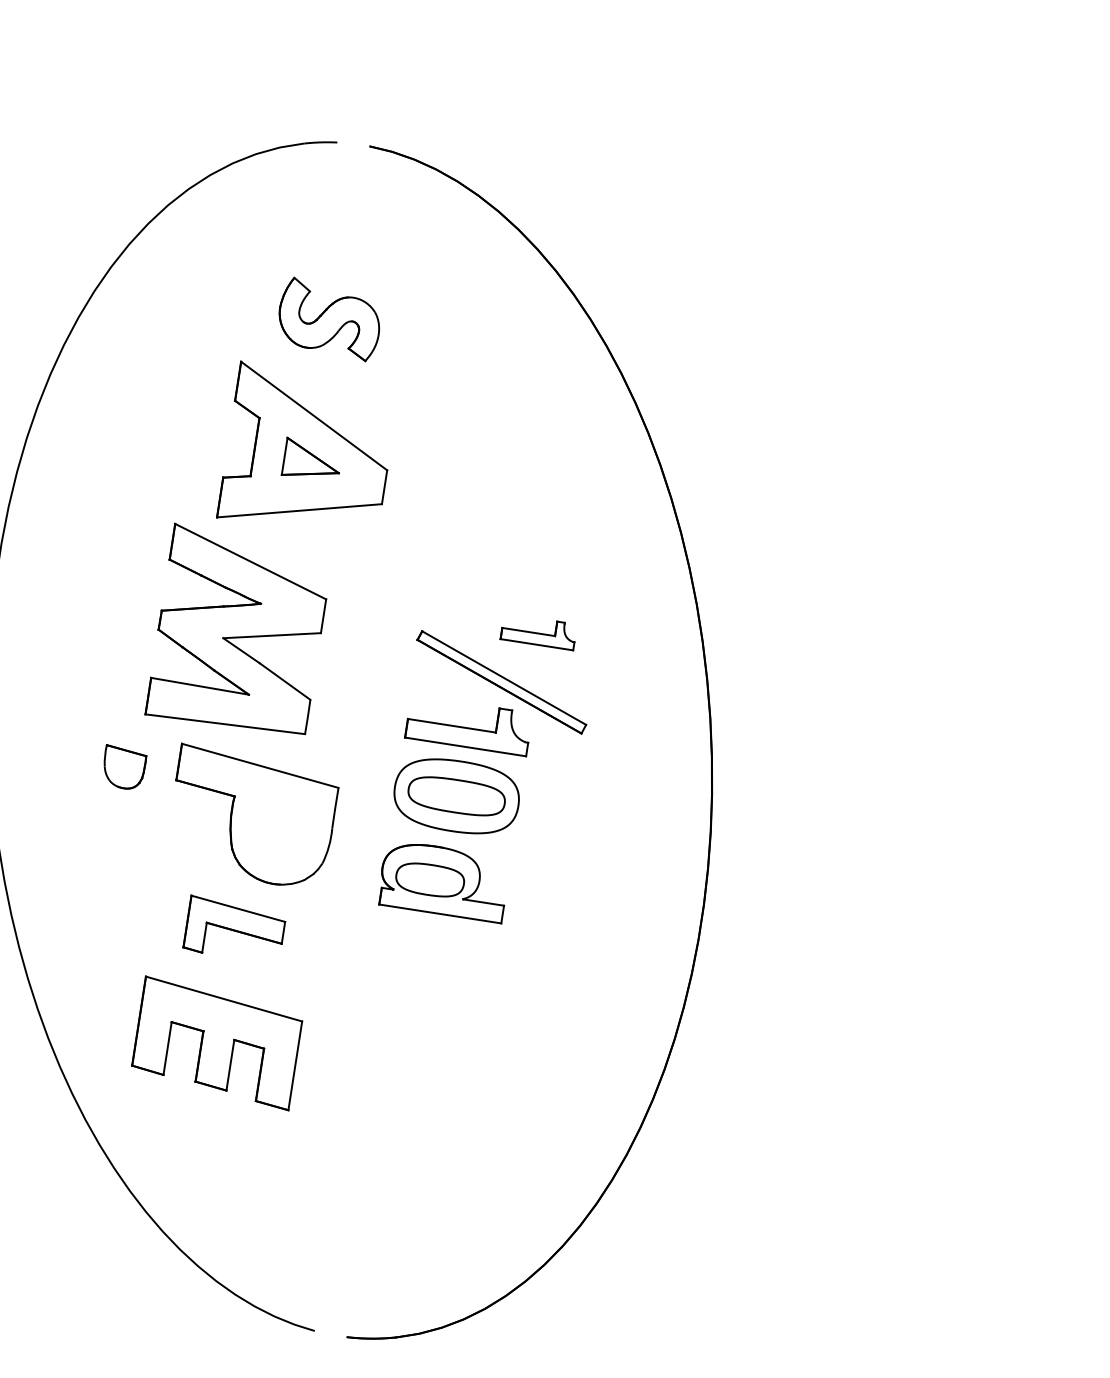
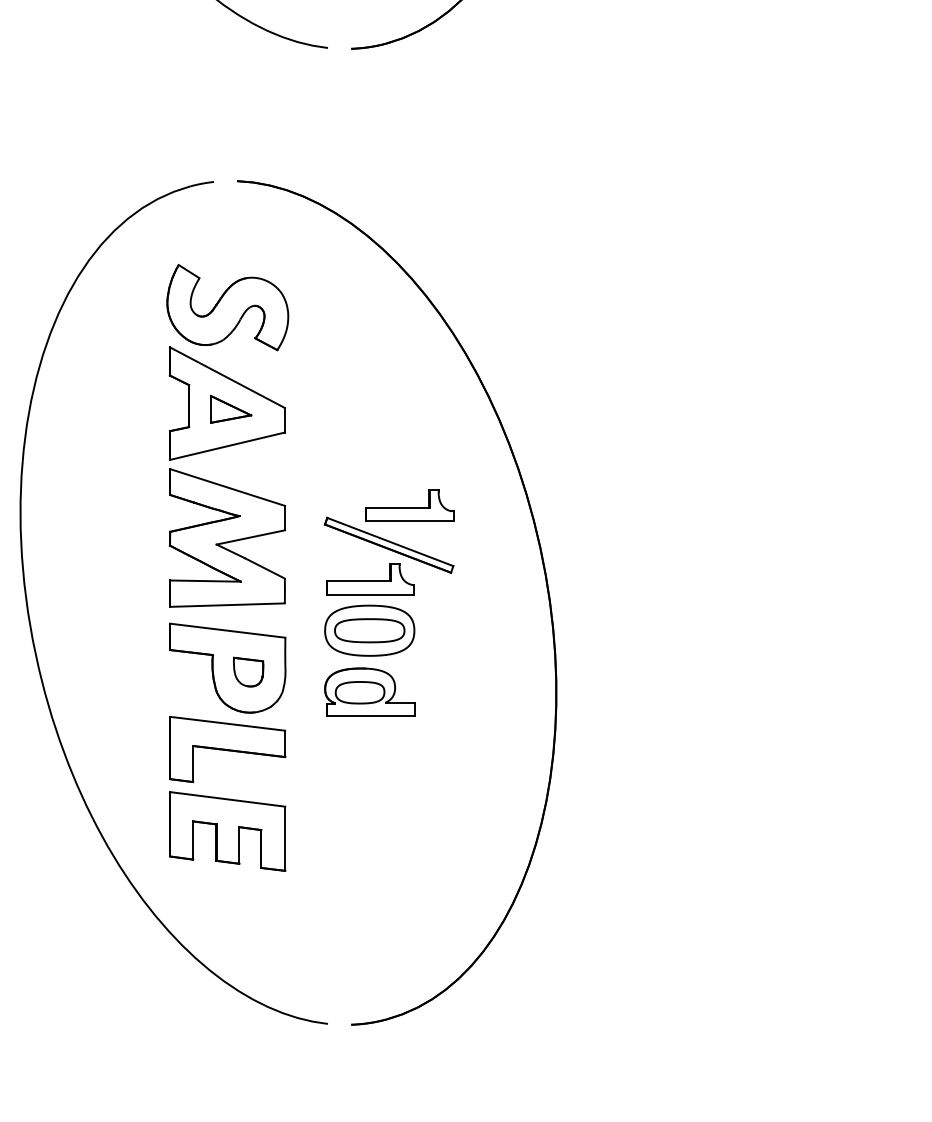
part: (329, 318) -> (227, 307), size x1.67
part: (238, 630) -> (226, 537), moved
part: (538, 631) -> (409, 505), size x1.67
part: (123, 767) -> (248, 671), moved
part: (234, 930) -> (227, 749), size x1.67

